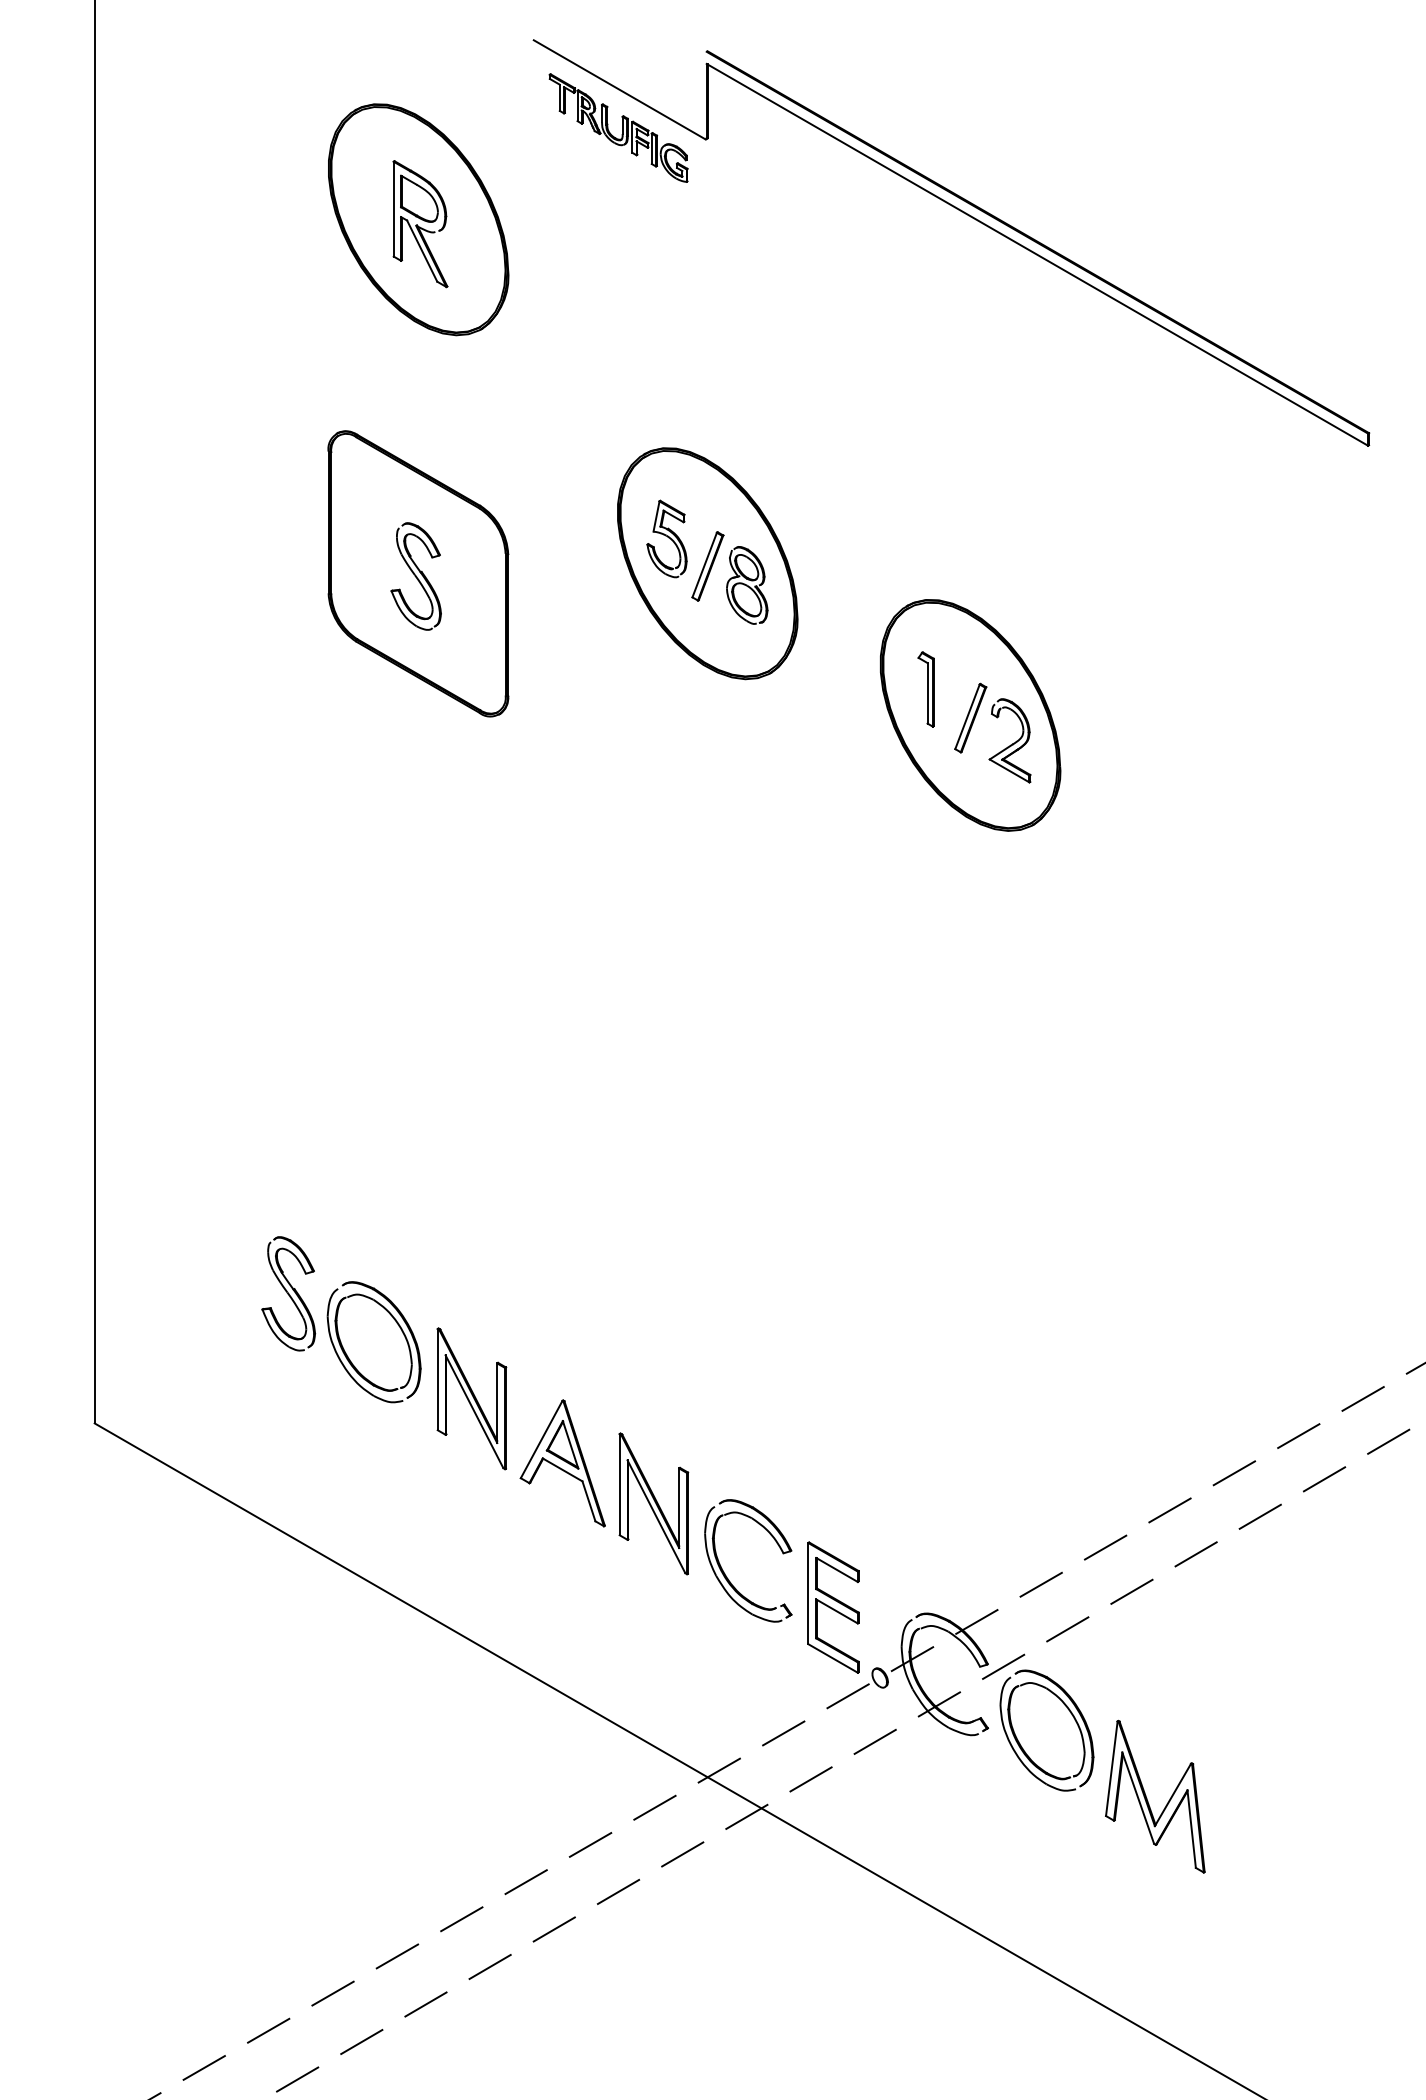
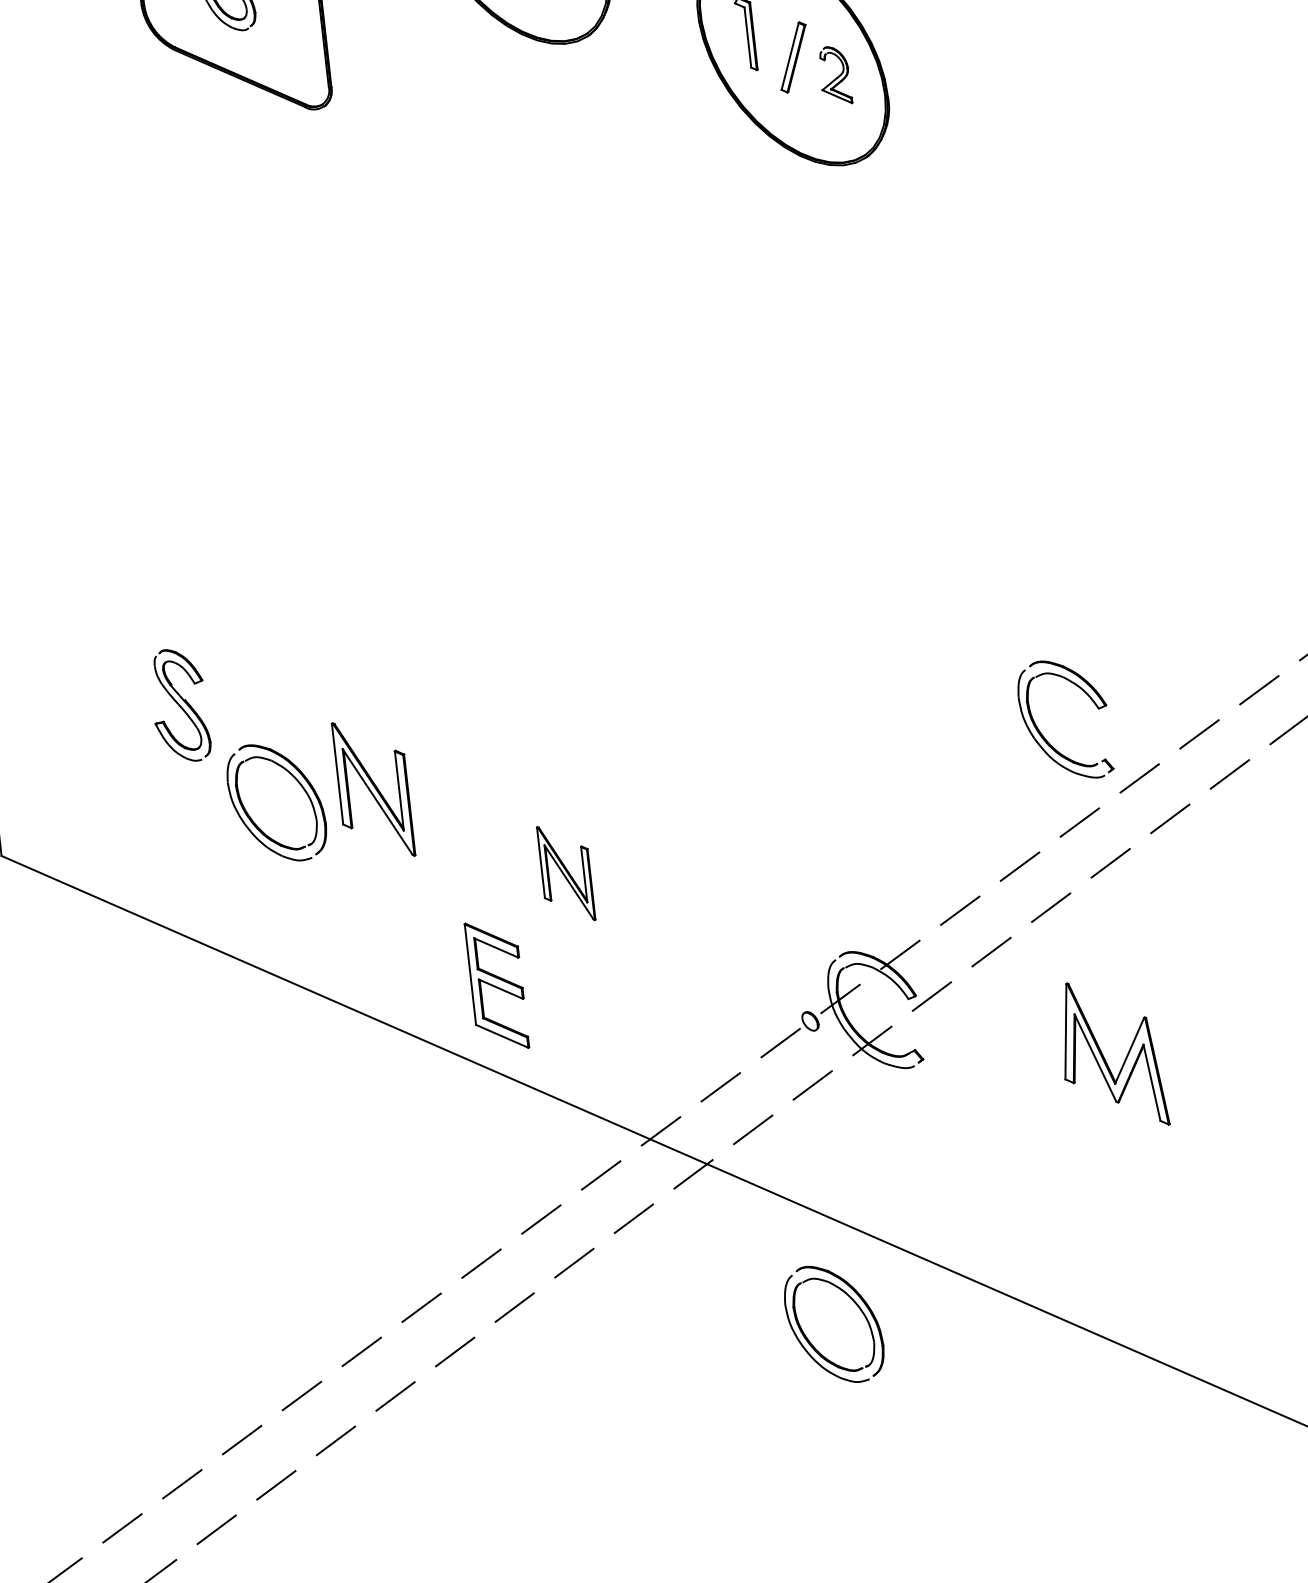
part: (1009, 740) -> (834, 75), size x0.7
part: (350, 1359) -> (255, 822), moved
part: (562, 1463) -> (470, 843), removed
part: (653, 1503) -> (565, 873), size x0.7
part: (724, 1571) -> (1042, 733), moved
part: (833, 1607) -> (496, 985), moved
part: (1020, 1743) -> (809, 1340), moved
part: (1147, 1798) -> (1104, 1057), moved

